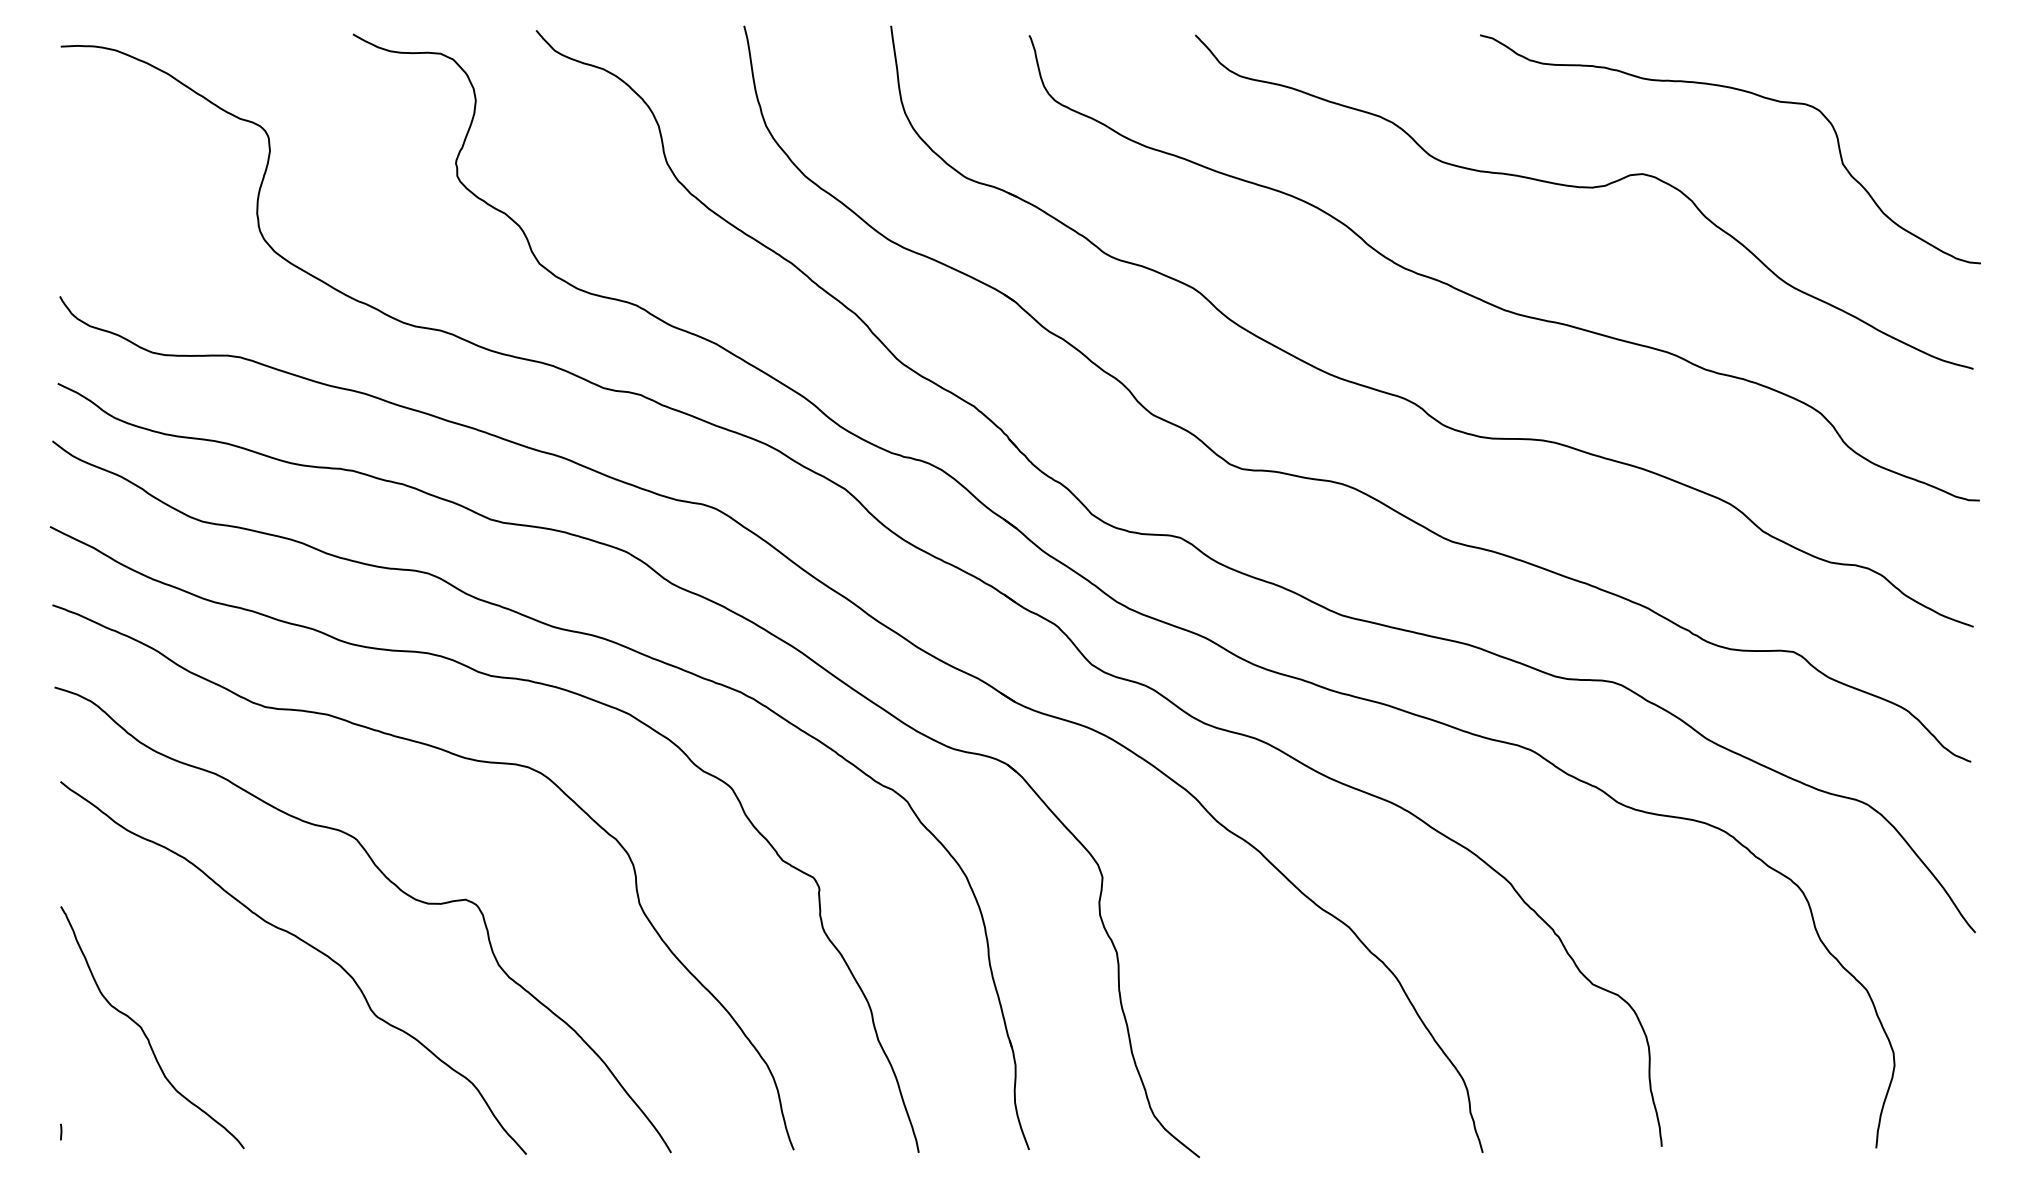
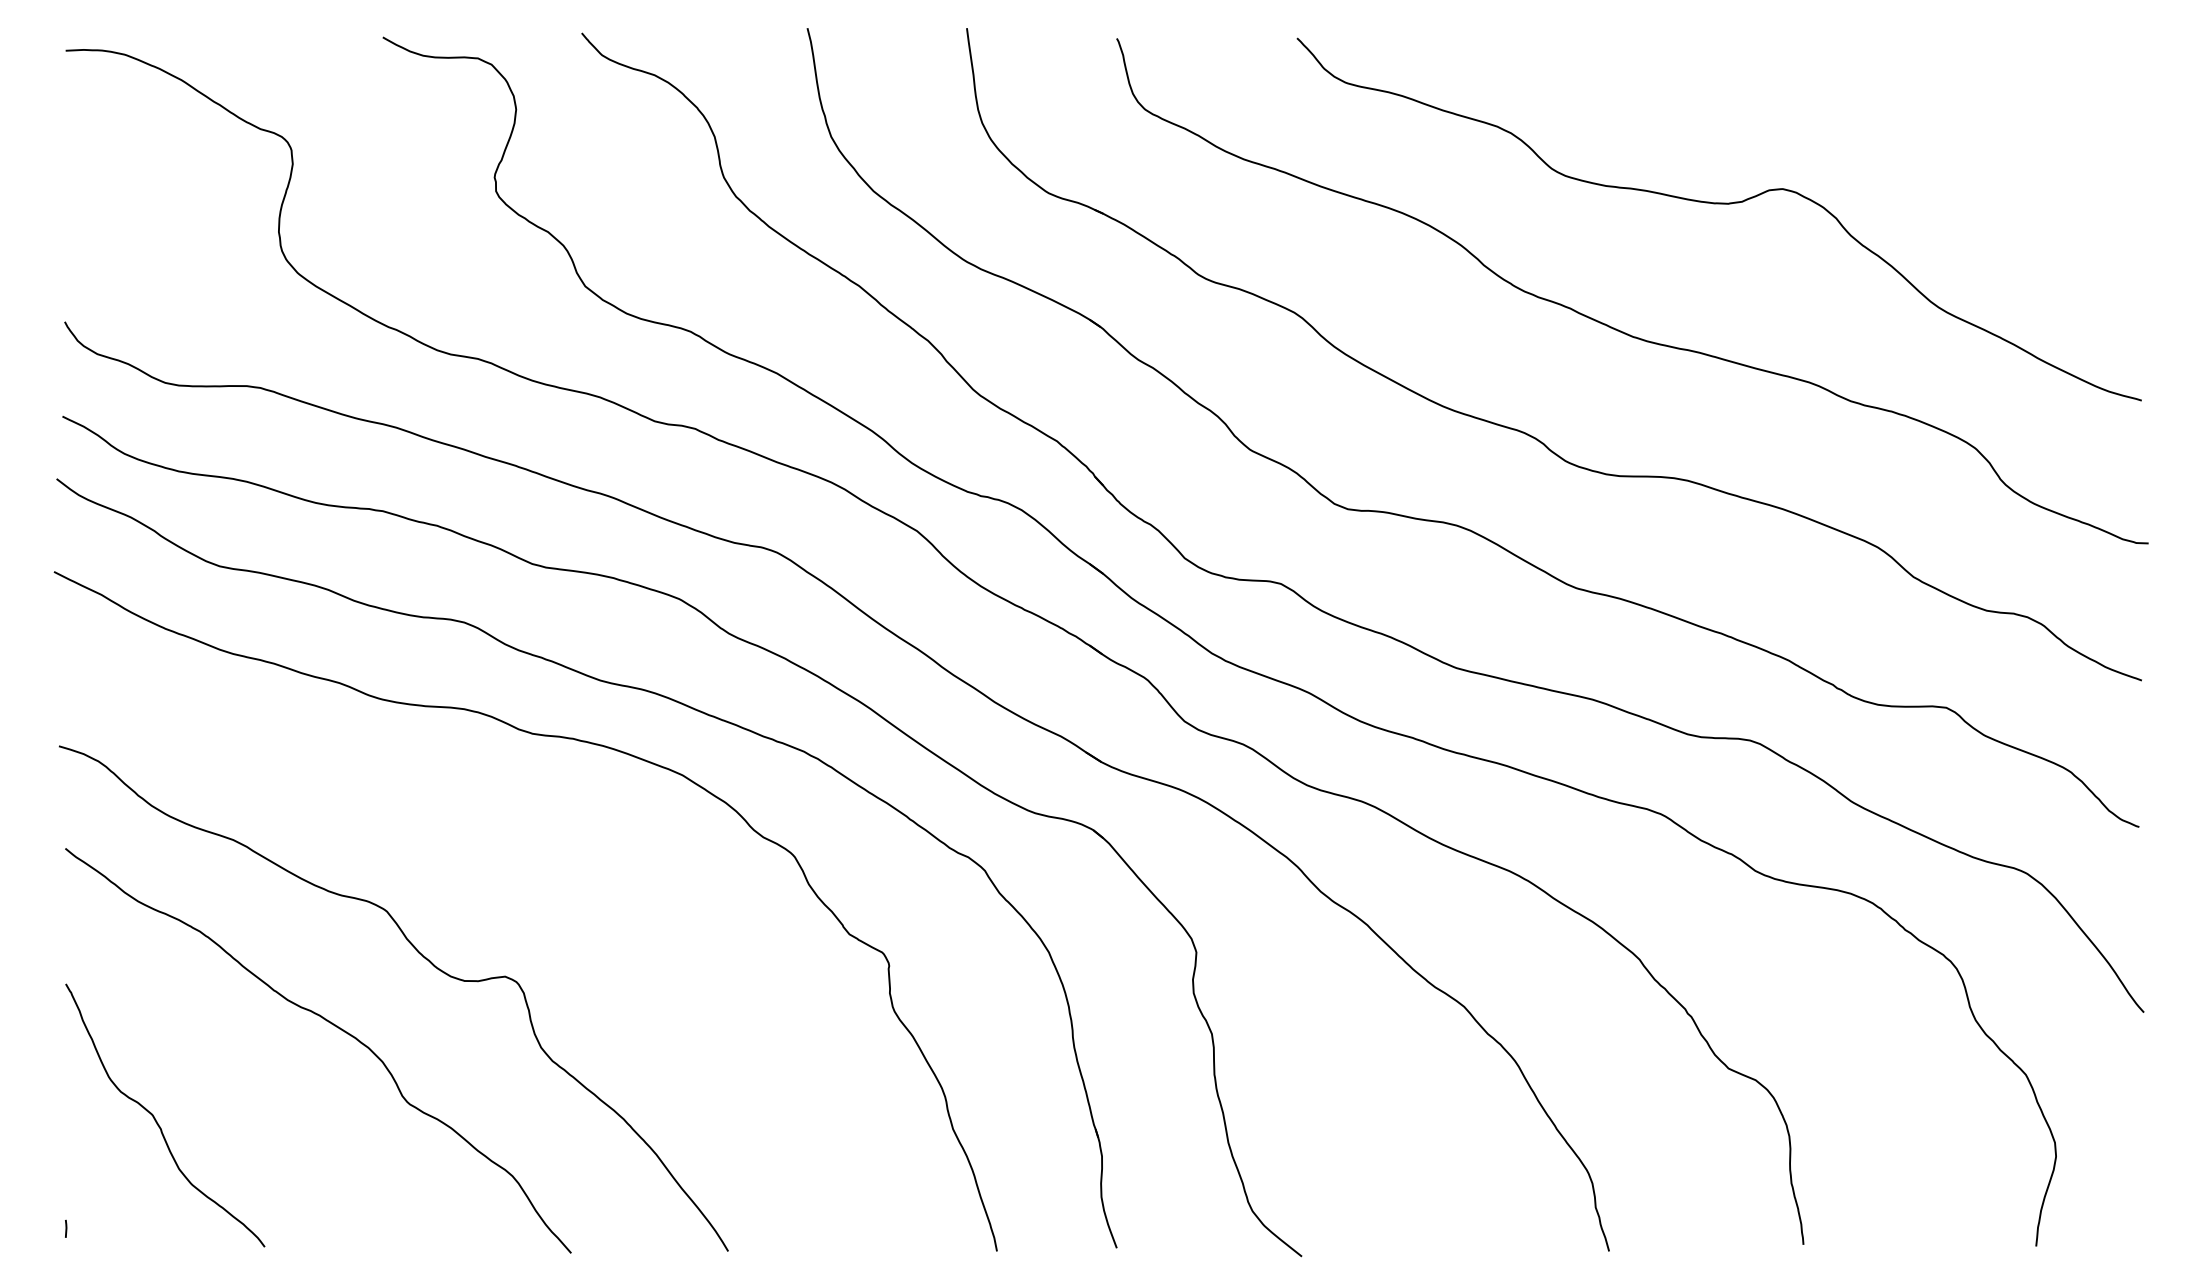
curve: (1745, 92) -> (1894, 100), removed
curve: (462, 758) -> (501, 823), removed

